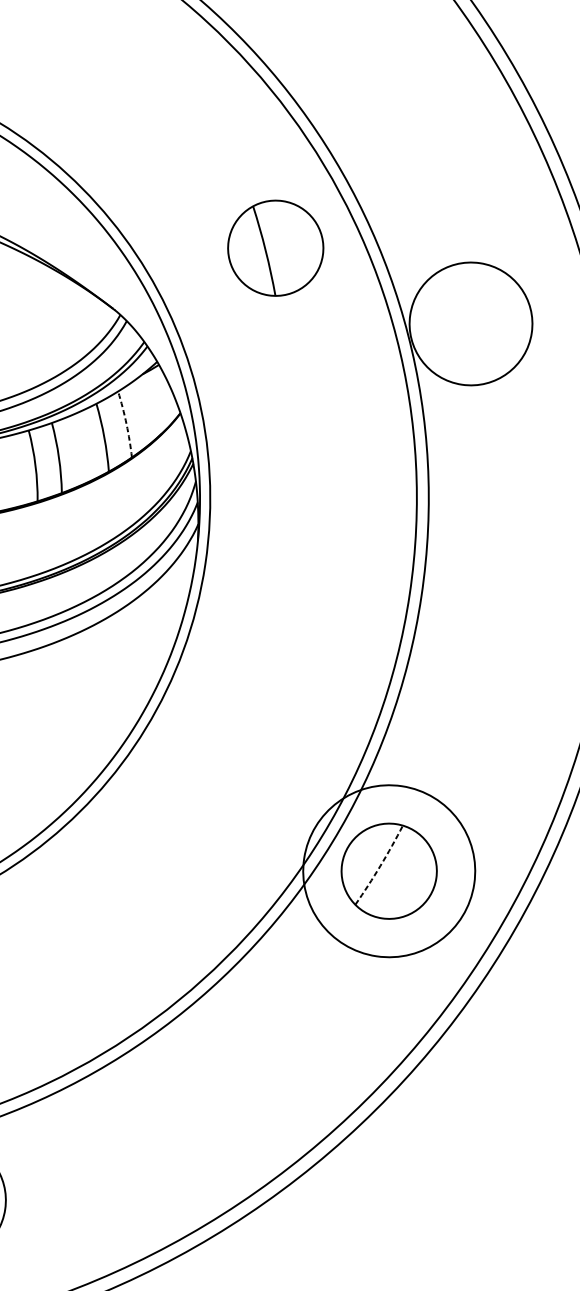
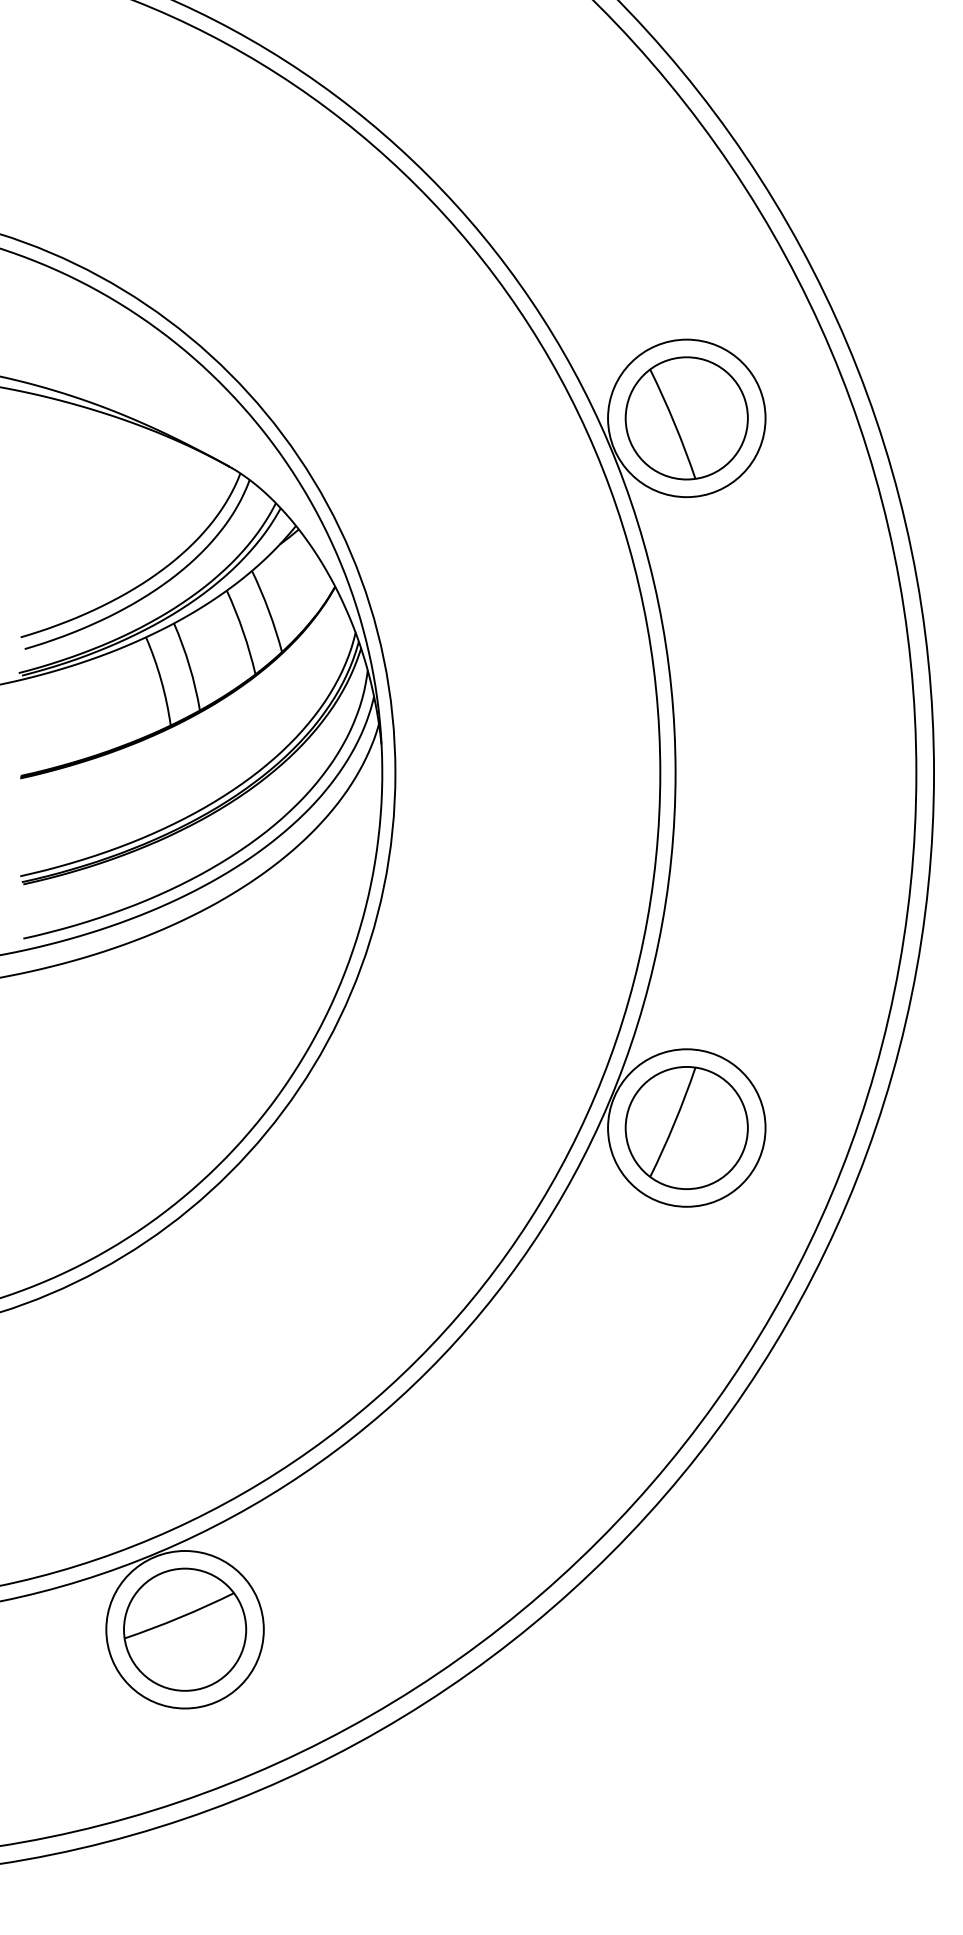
part: (275, 248) -> (686, 418), moved
arc: (126, 423) -> (268, 610), dashed -> solid
arc: (380, 865) -> (674, 1122), dashed -> solid
circle: (389, 870) -> (686, 1127), size x0.71

